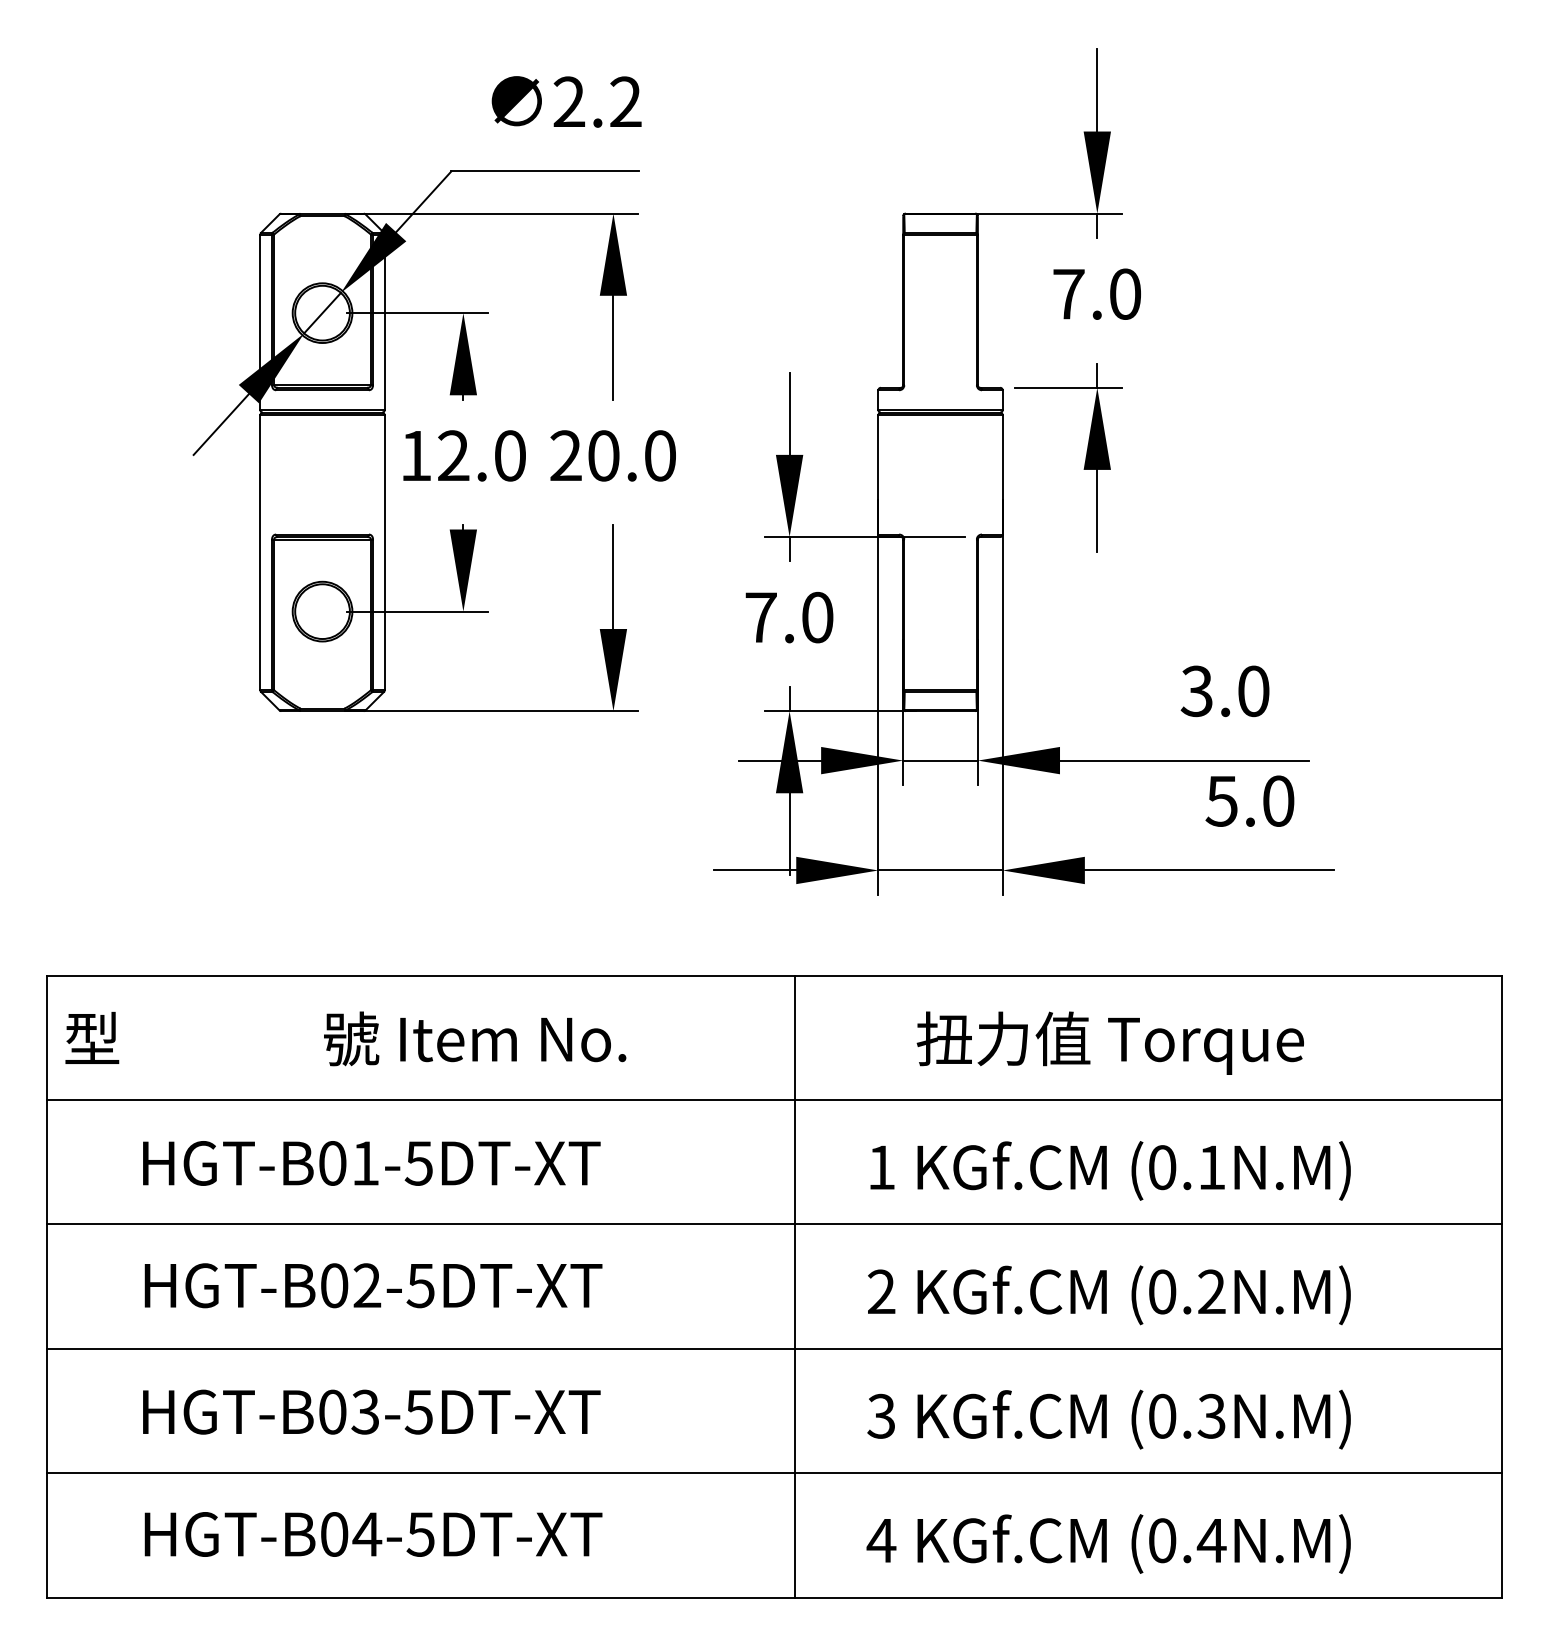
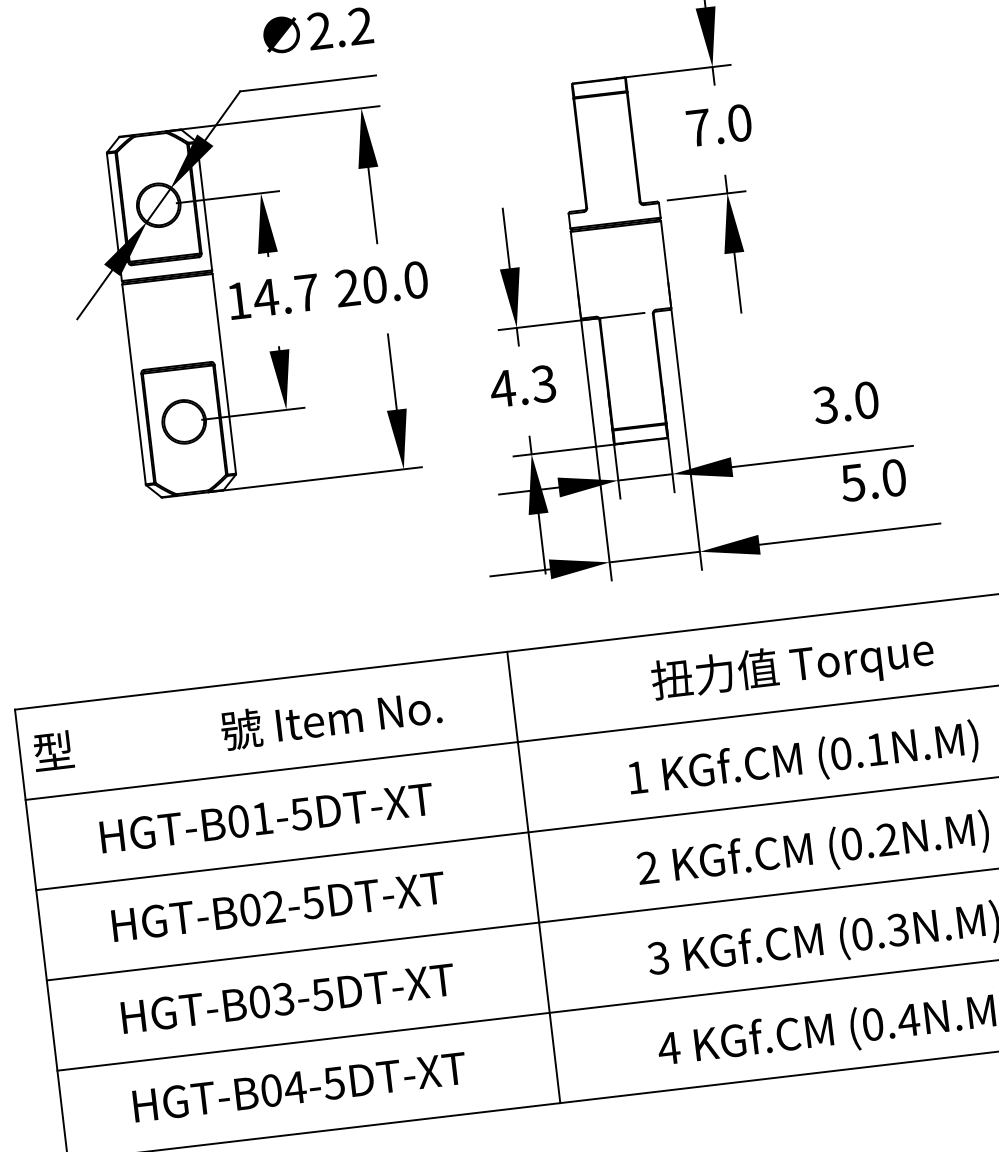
text: (481, 455) -> (286, 295), 12.0 -> 14.7
text: (788, 617) -> (522, 386), 7.0 -> 4.3
line: (794, 1286) -> (533, 877), moved

